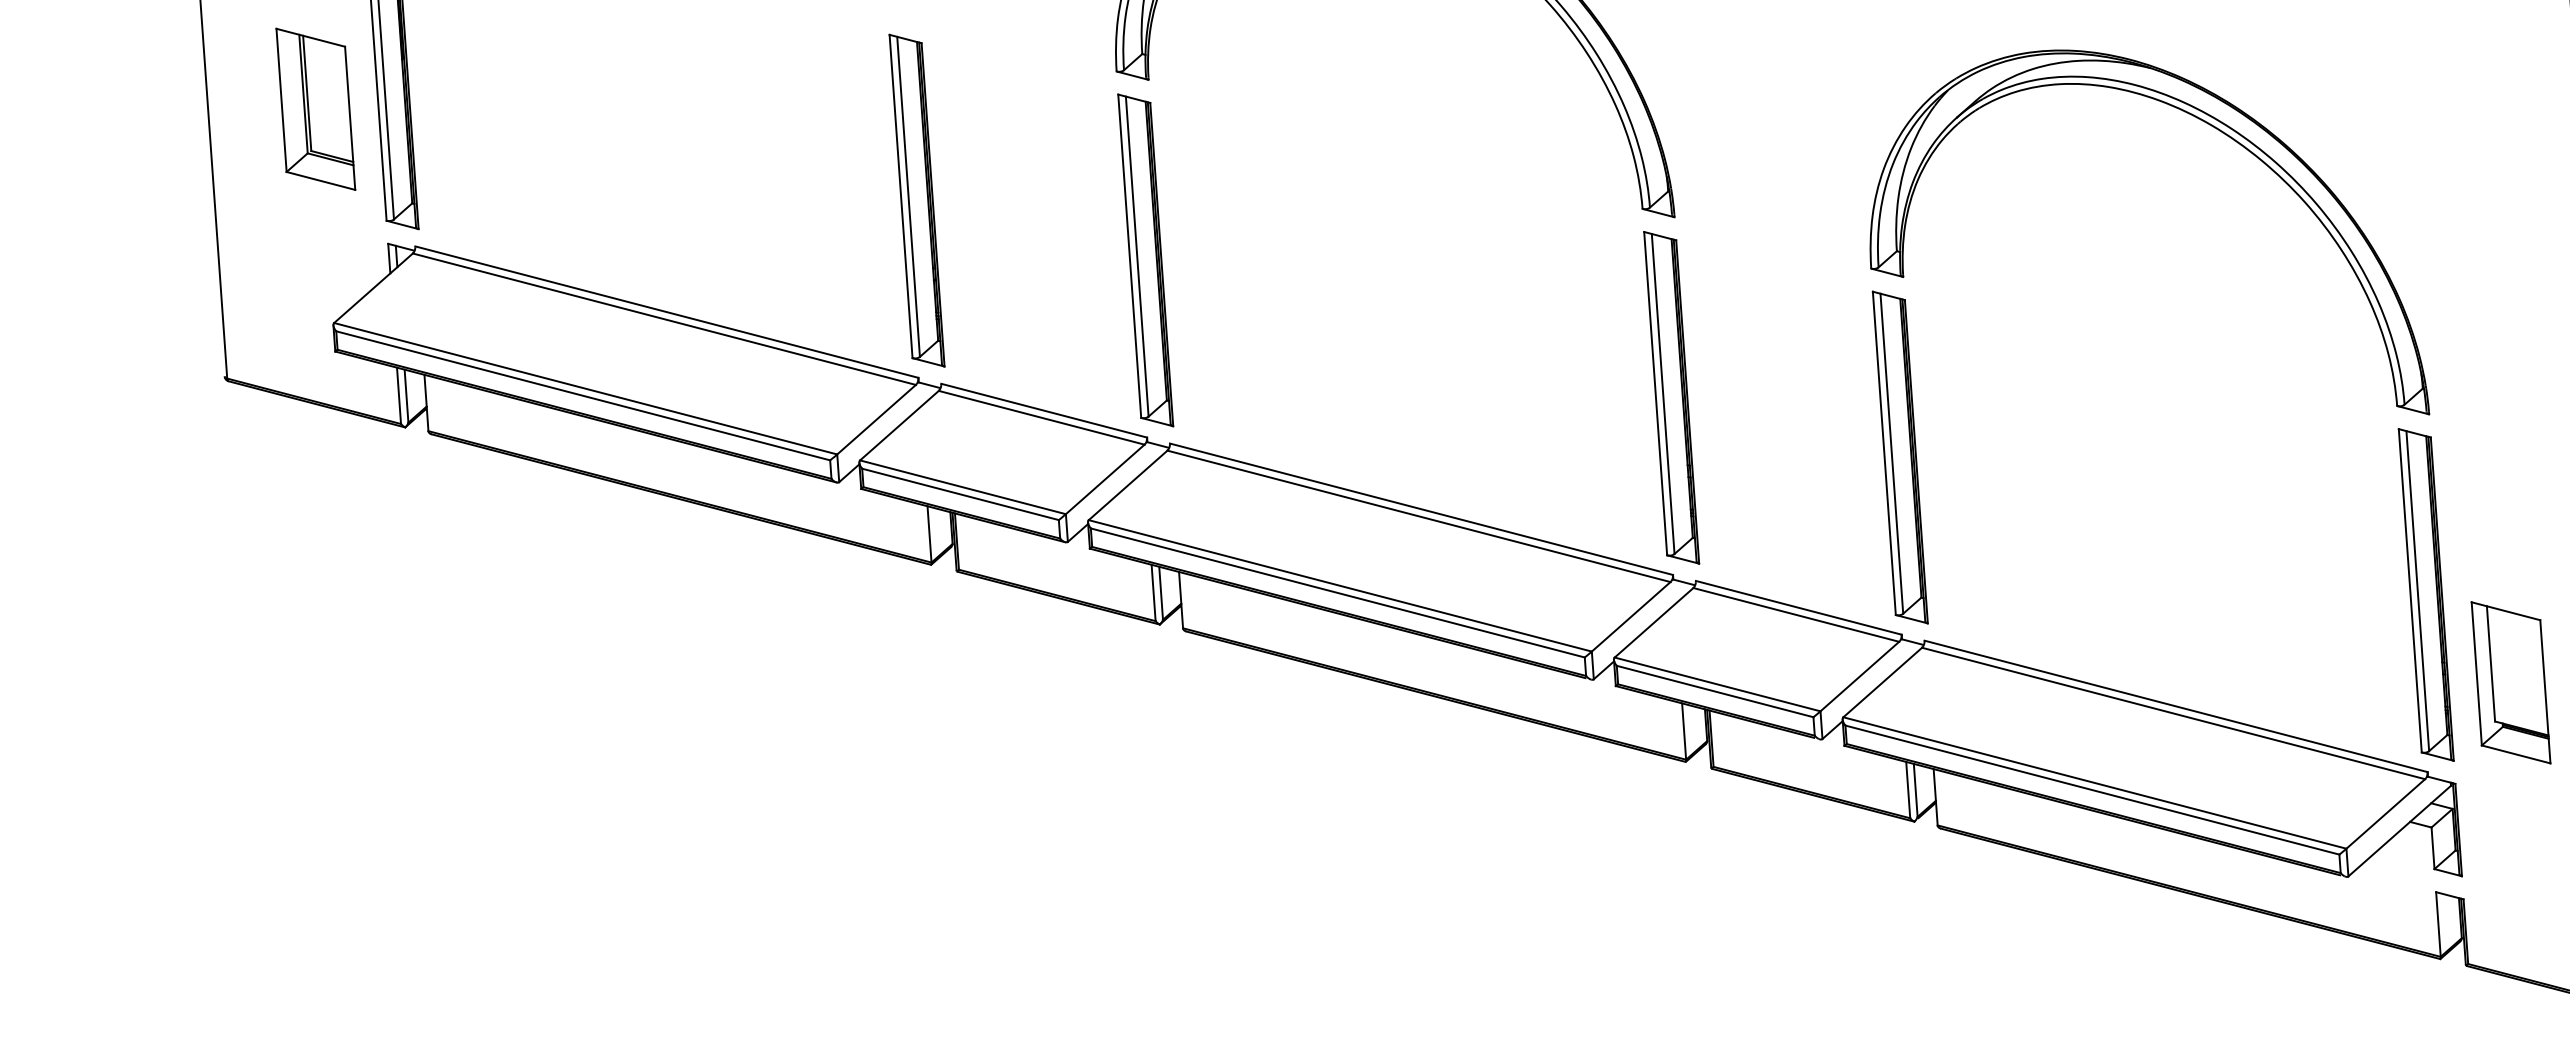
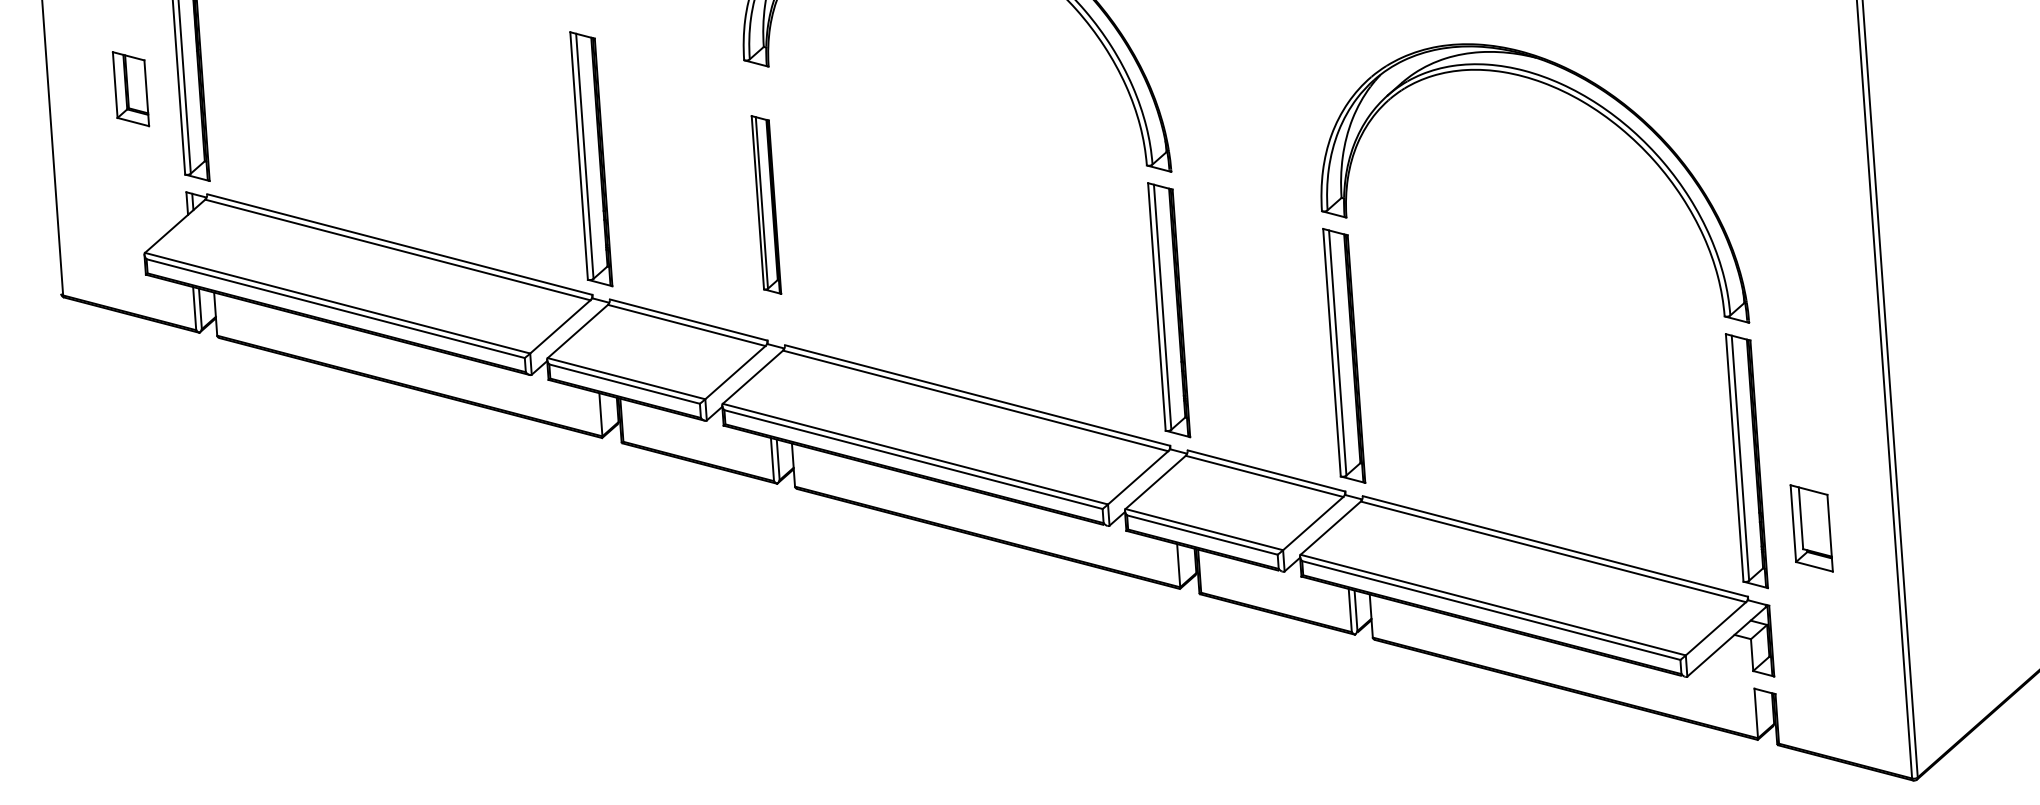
part: (315, 108) -> (130, 88), size x0.6
part: (1145, 259) -> (766, 204), size x0.7
part: (2510, 682) -> (1811, 528), size x0.7

